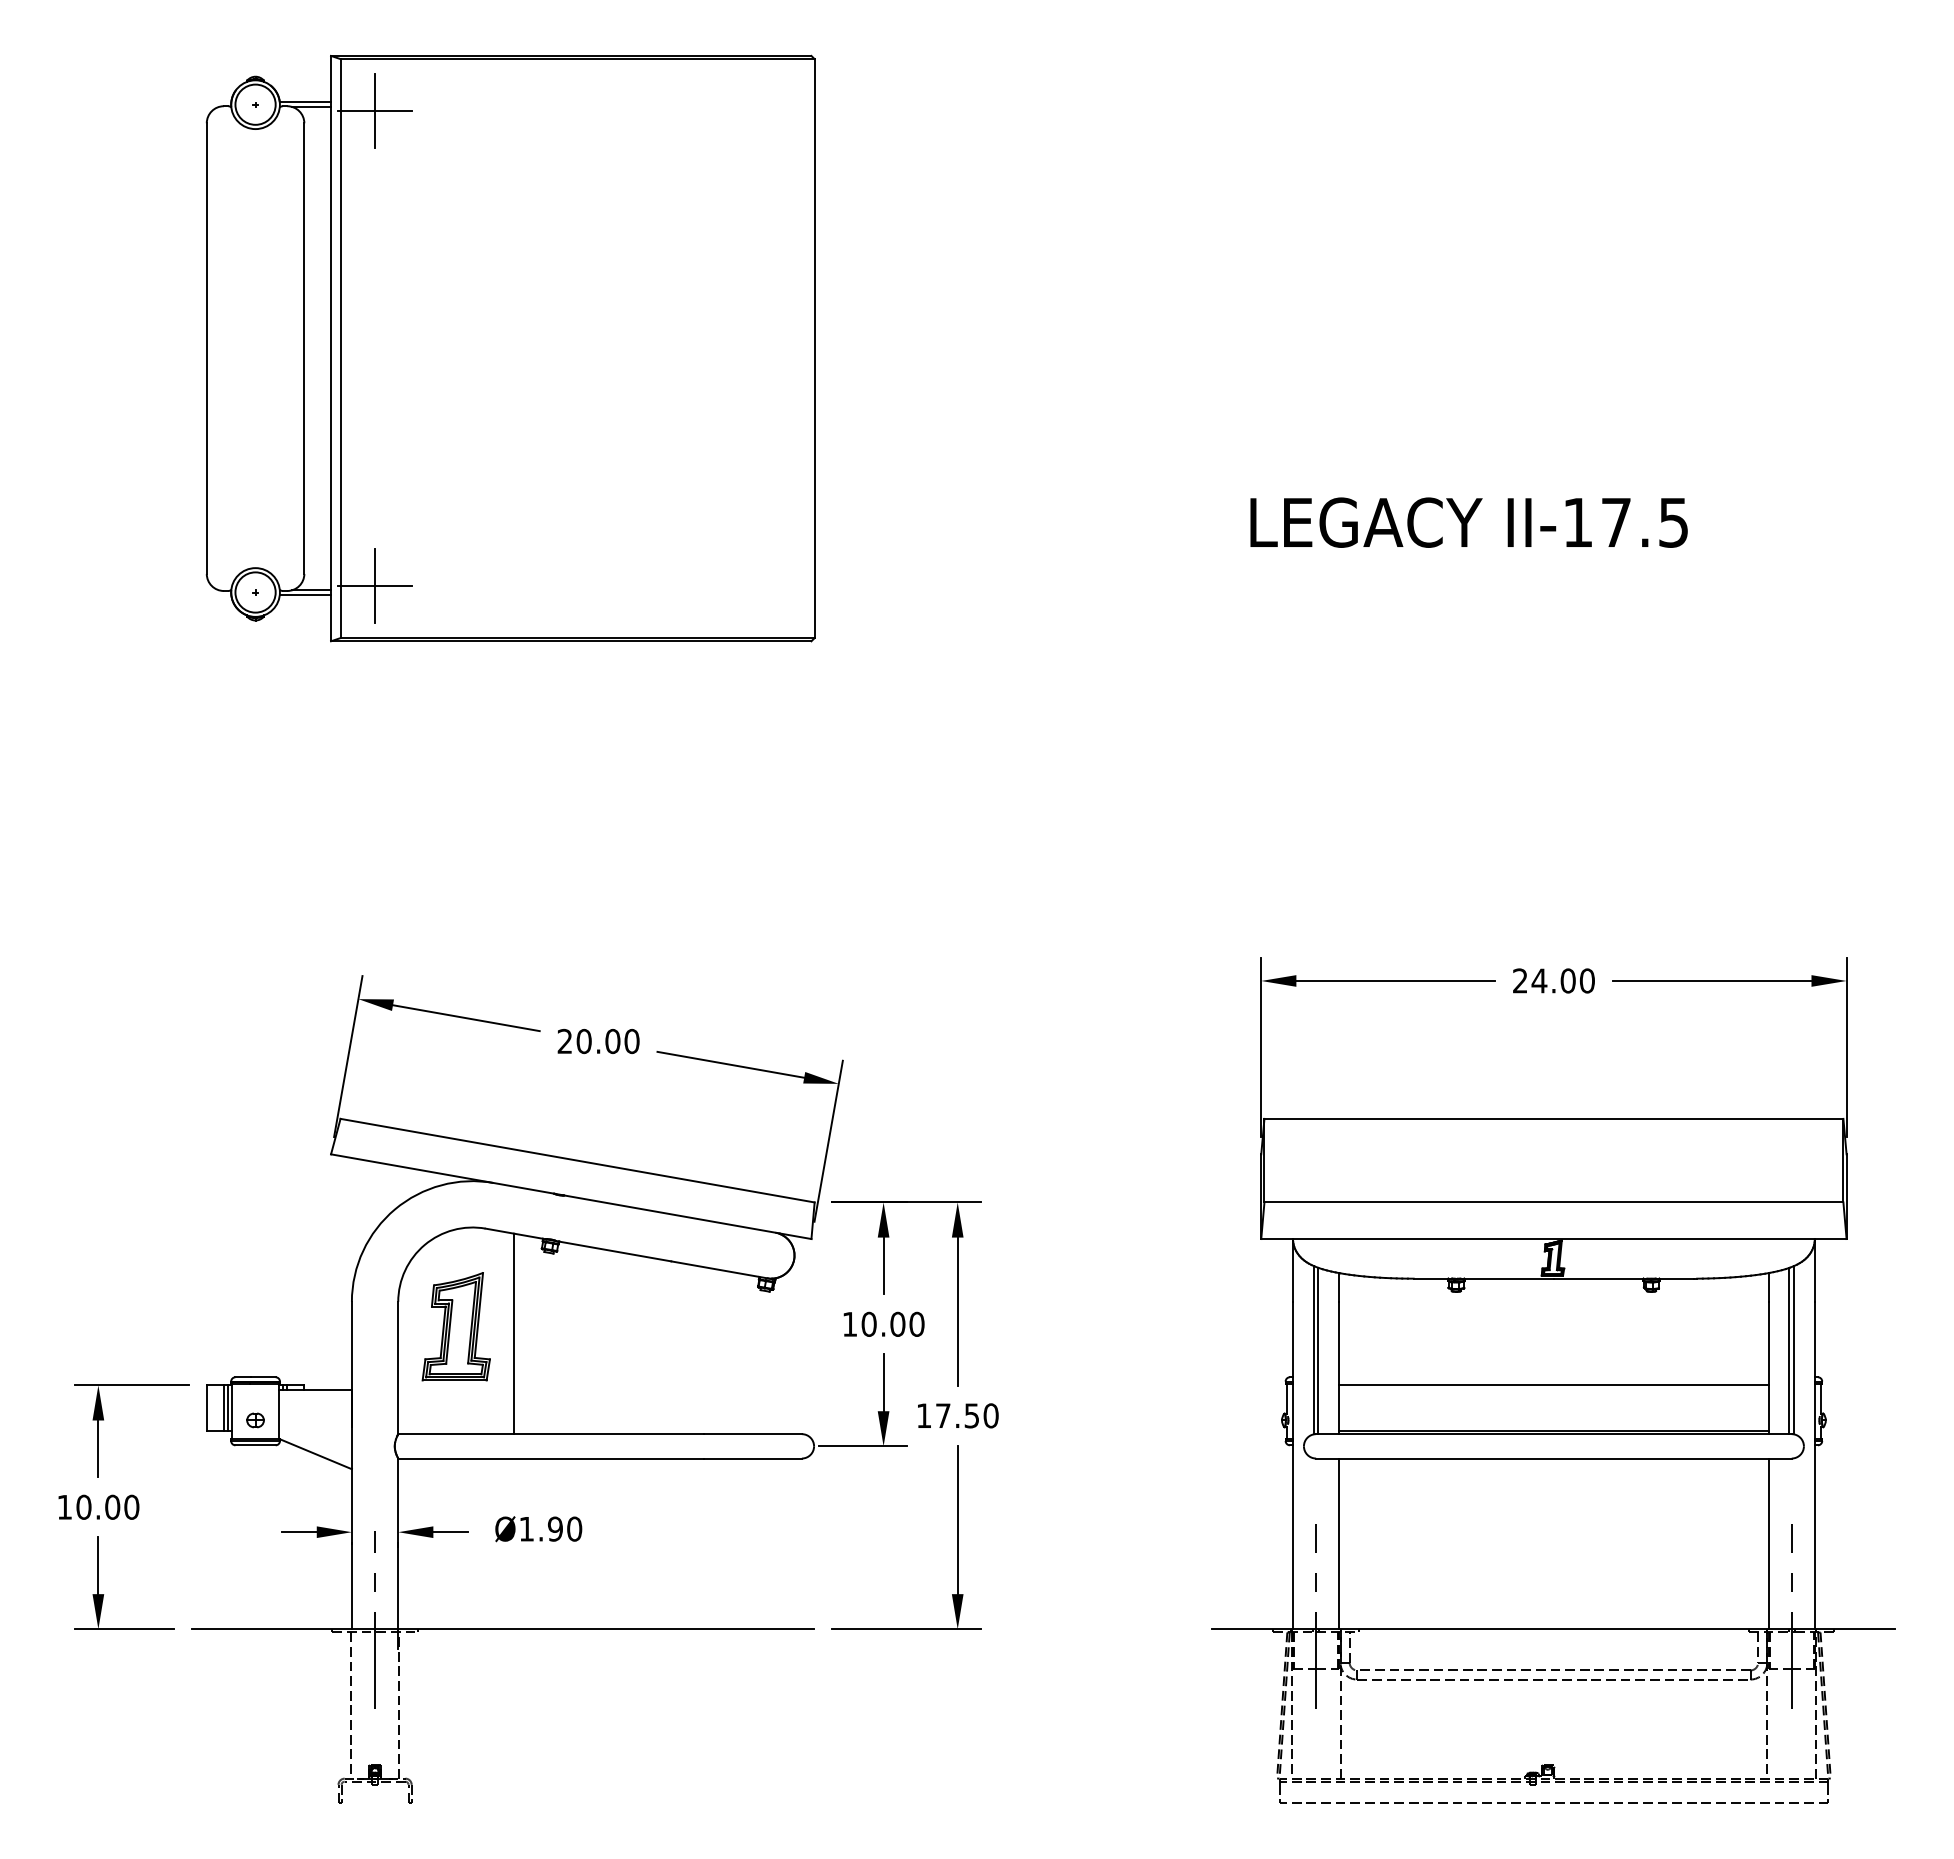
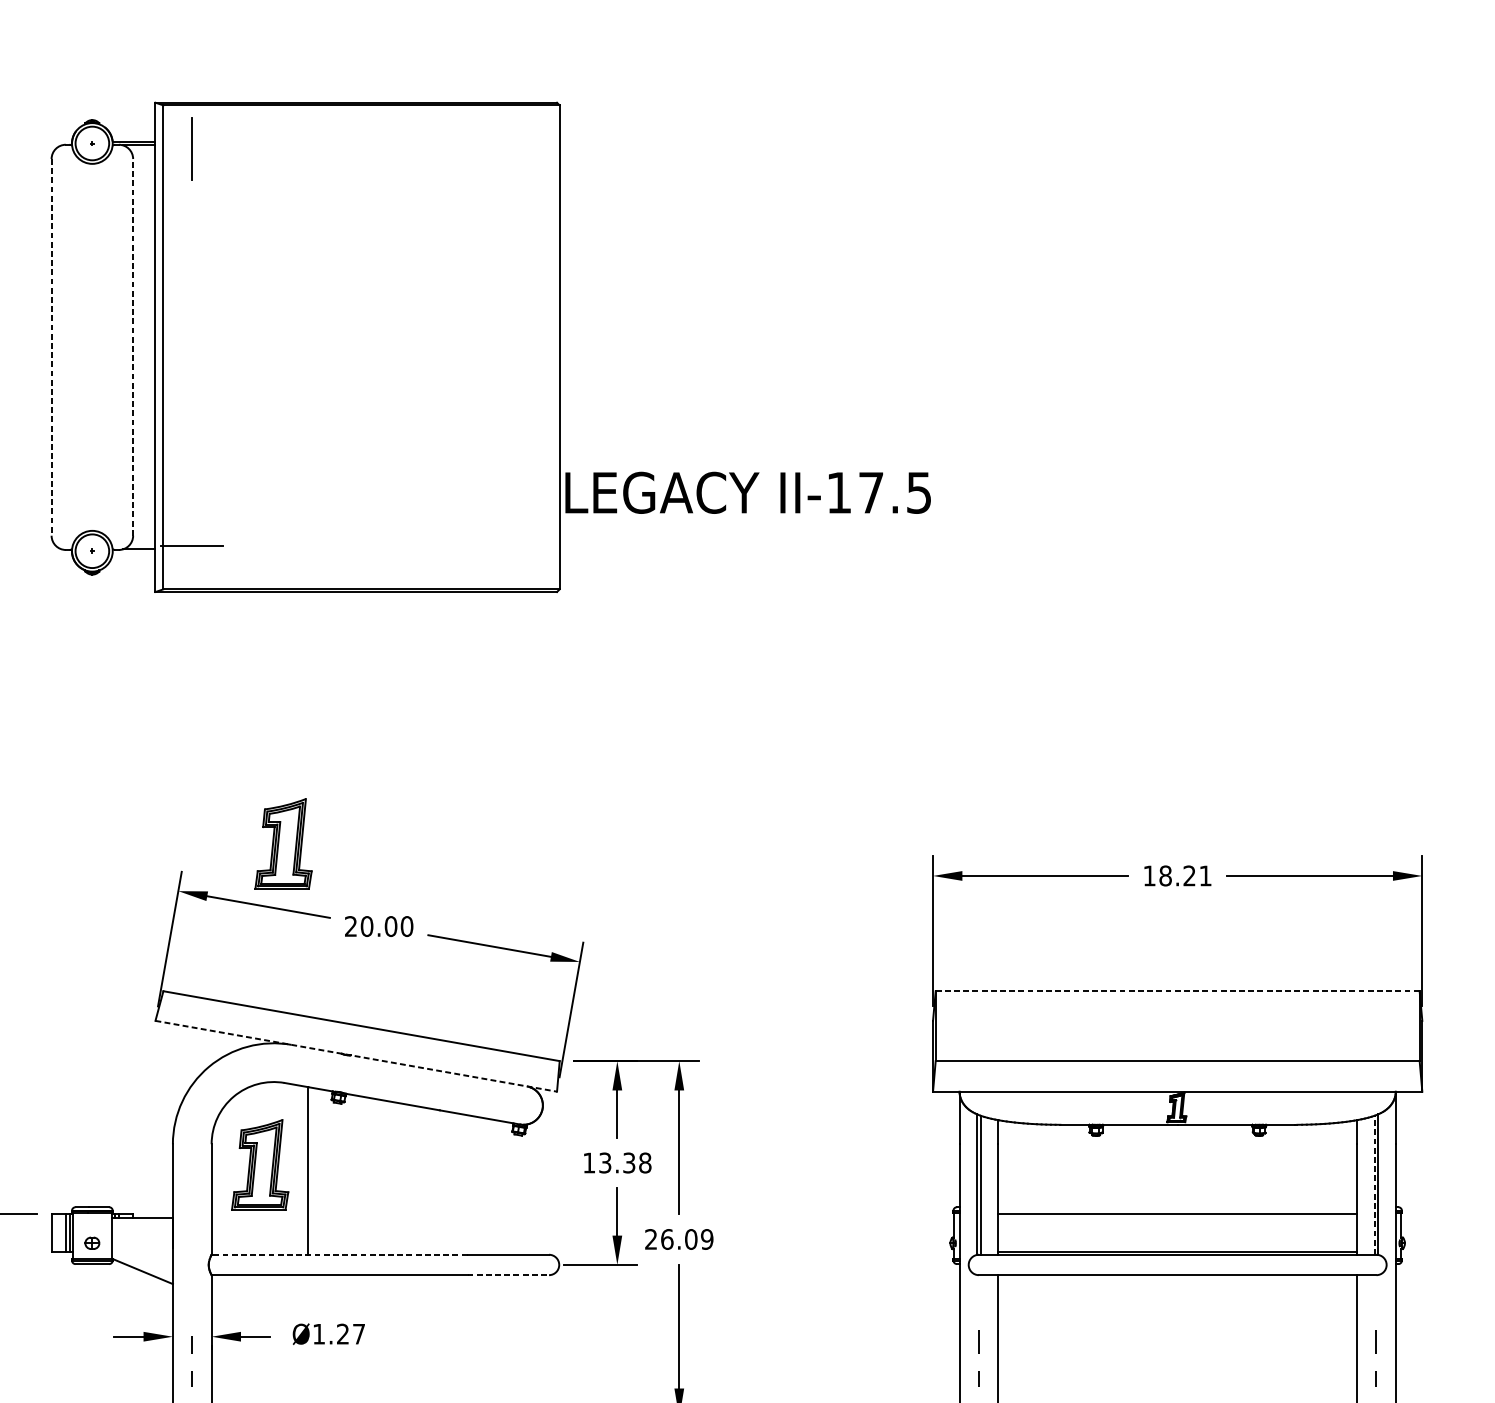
line: (375, 110) -> (192, 148), removed
line: (304, 348) -> (133, 347), solid -> dashed
line: (206, 349) -> (51, 348), solid -> dashed
text: (1468, 522) -> (747, 492), moved
line: (375, 586) -> (192, 546), removed
line: (305, 594) -> (134, 552), removed
part: (483, 942) -> (282, 843), added
text: (1553, 980) -> (1177, 875), 24.00 -> 18.21
line: (1553, 1118) -> (1177, 990), solid -> dashed
line: (571, 1196) -> (356, 1056), solid -> dashed
text: (892, 1323) -> (624, 1162), 10.00 -> 13.38
line: (1789, 1350) -> (1374, 1184), solid -> dashed
text: (957, 1415) -> (679, 1239), 17.50 -> 26.09
line: (550, 1434) -> (338, 1255), solid -> dashed
line: (753, 1458) -> (508, 1275), solid -> dashed
text: (564, 1528) -> (350, 1333), Ø1.90 -> Ø1.27

